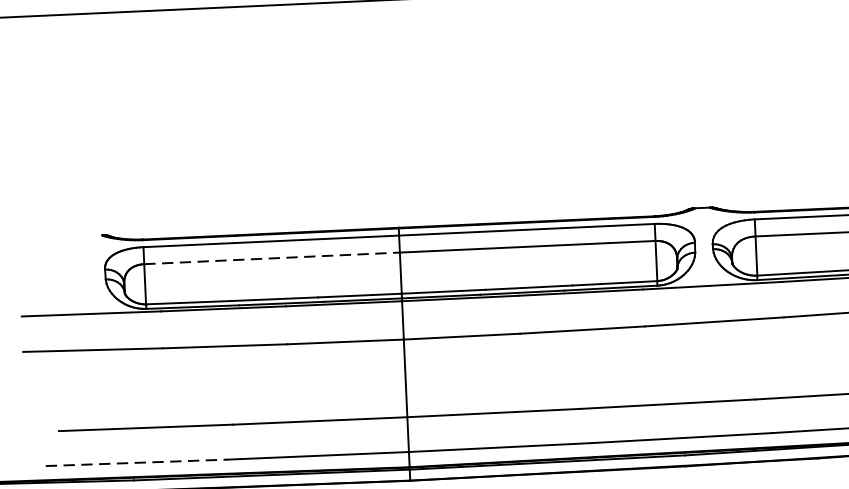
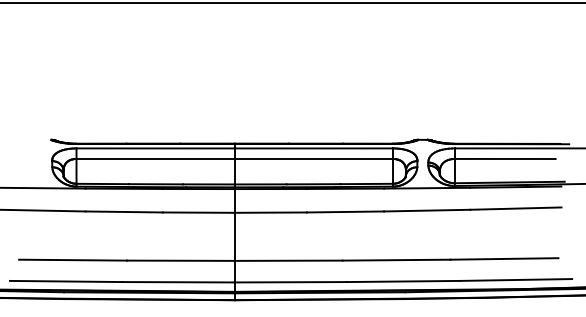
line: (273, 257) -> (156, 158), dashed -> solid
line: (137, 462) -> (66, 281), dashed -> solid

